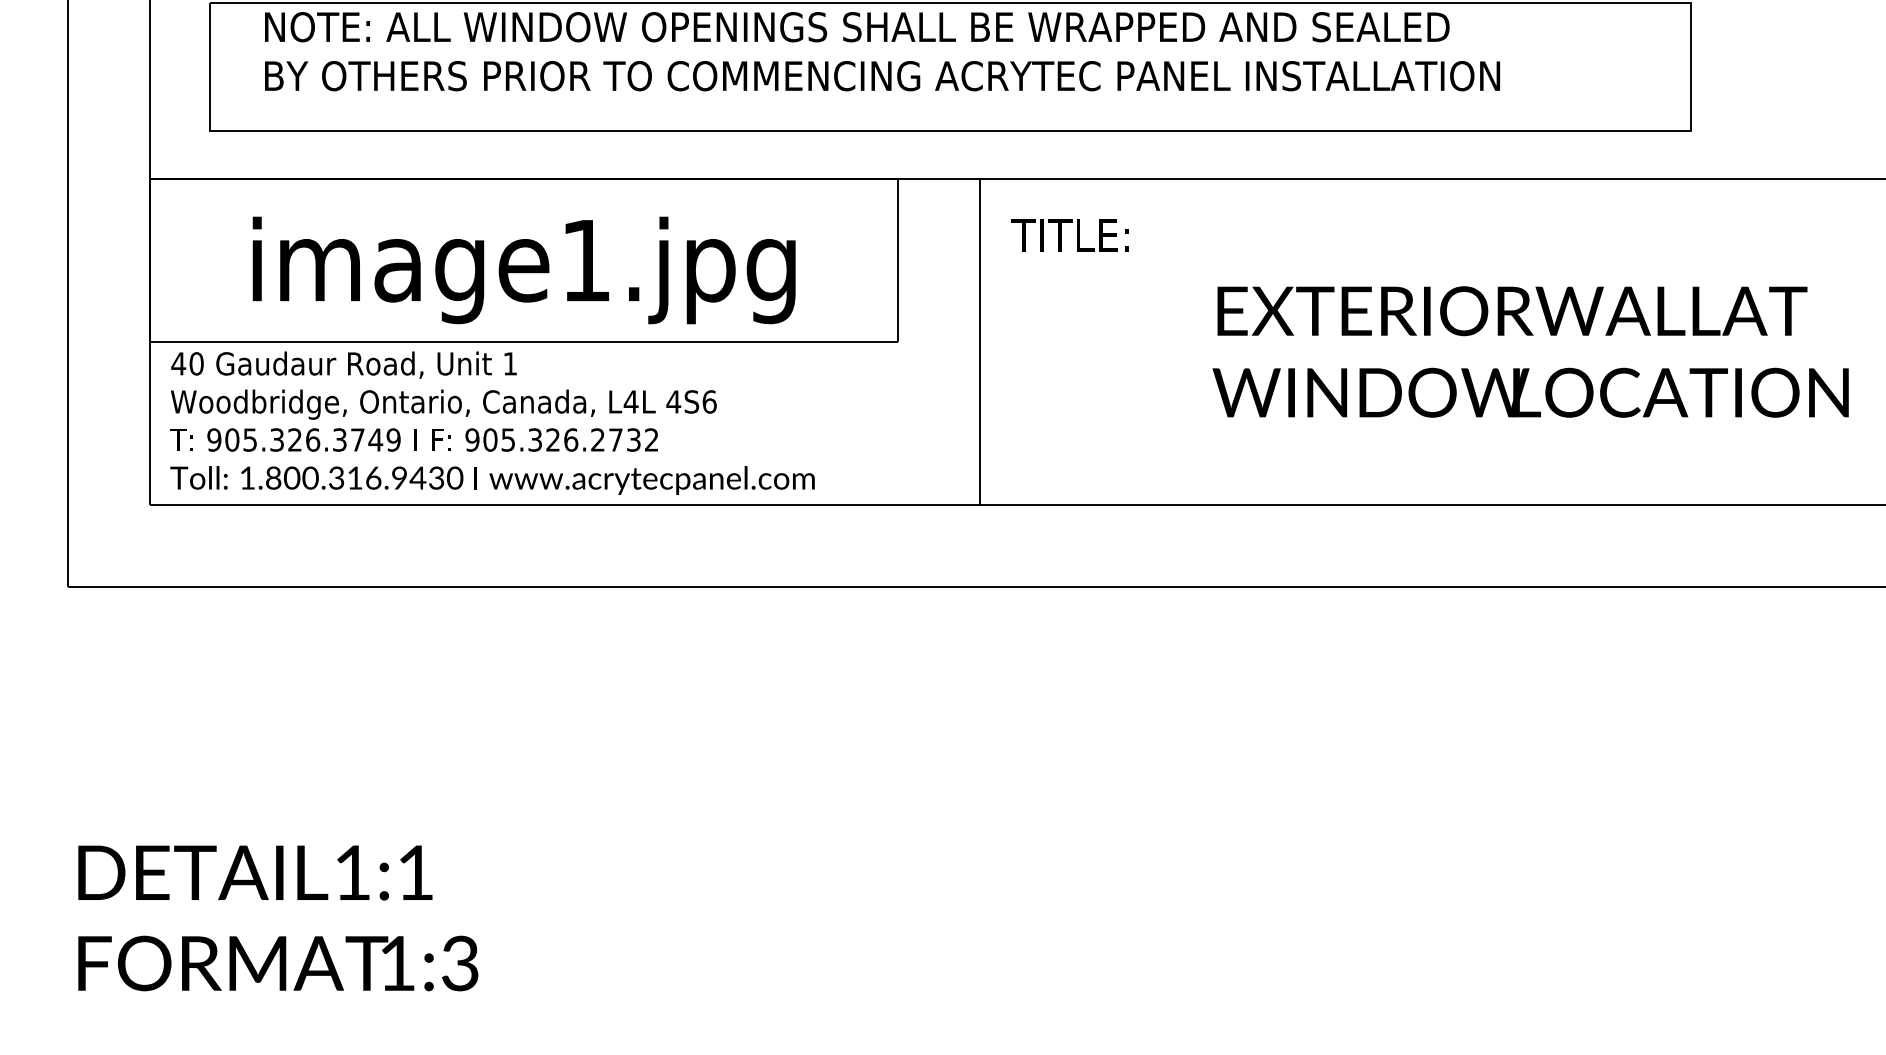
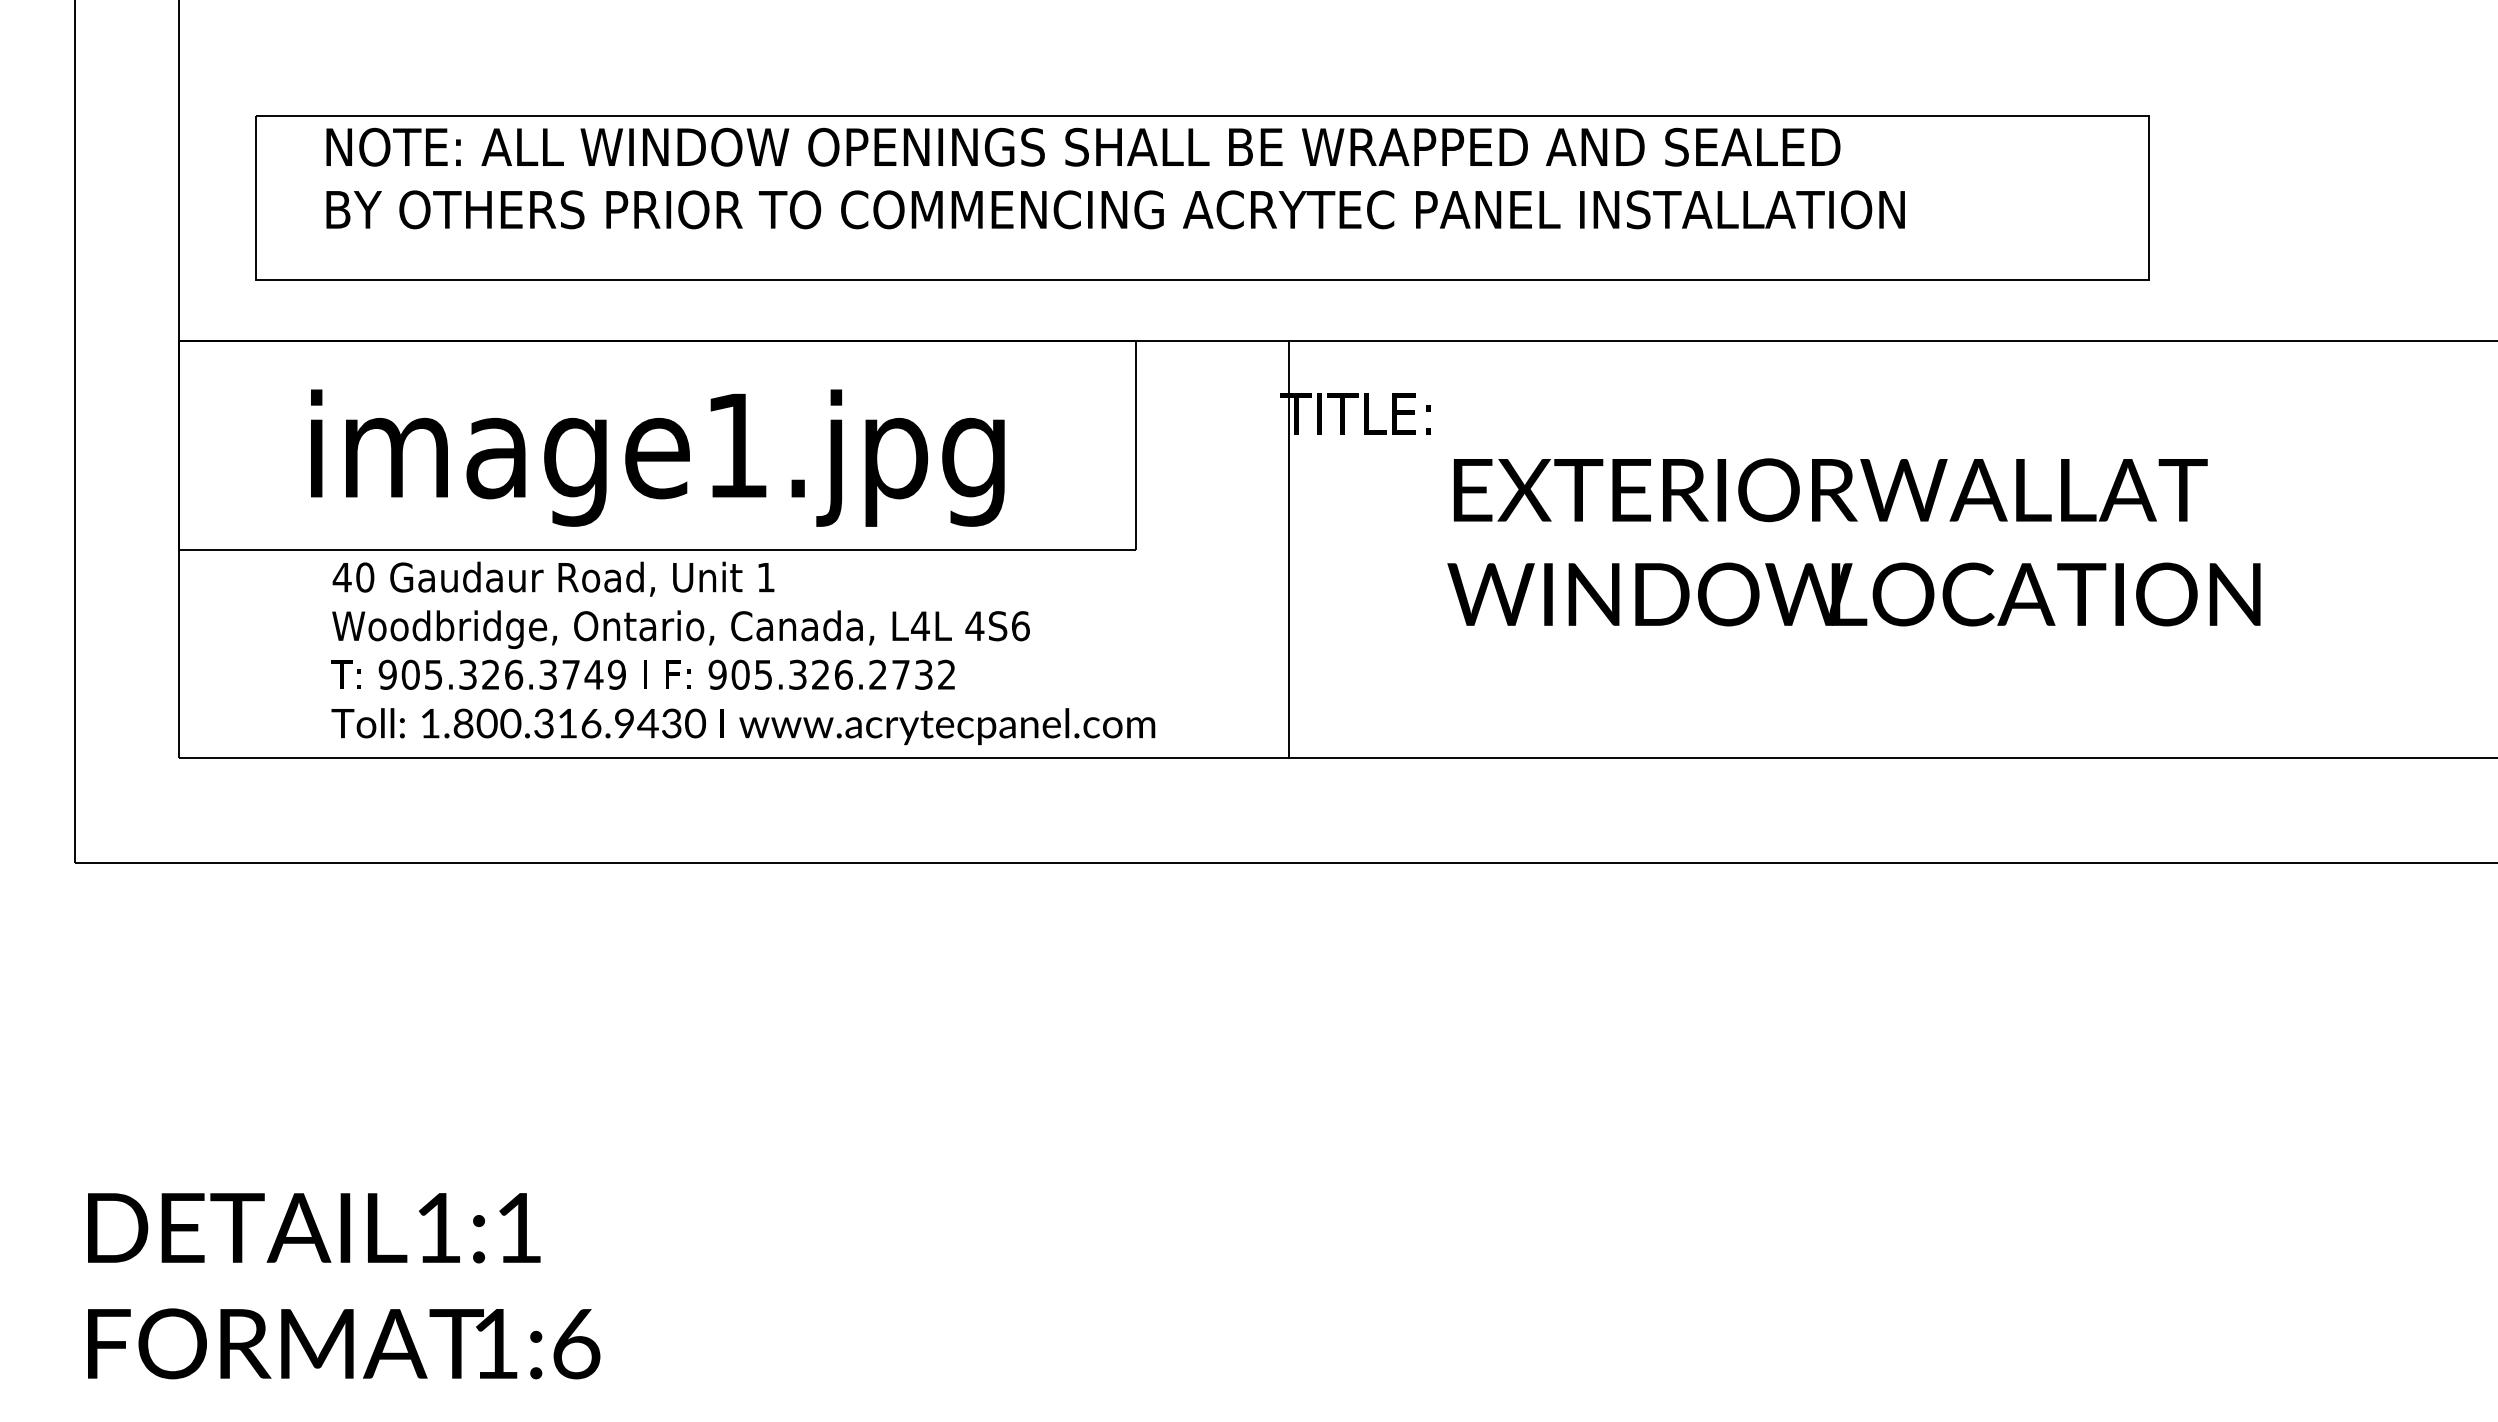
line: (979, 341) -> (1288, 549), moved
text: (1530, 352) -> (1853, 542), moved
text: (492, 423) -> (743, 653), moved
text: (460, 963) -> (576, 1343), 1:3 -> 1:6

